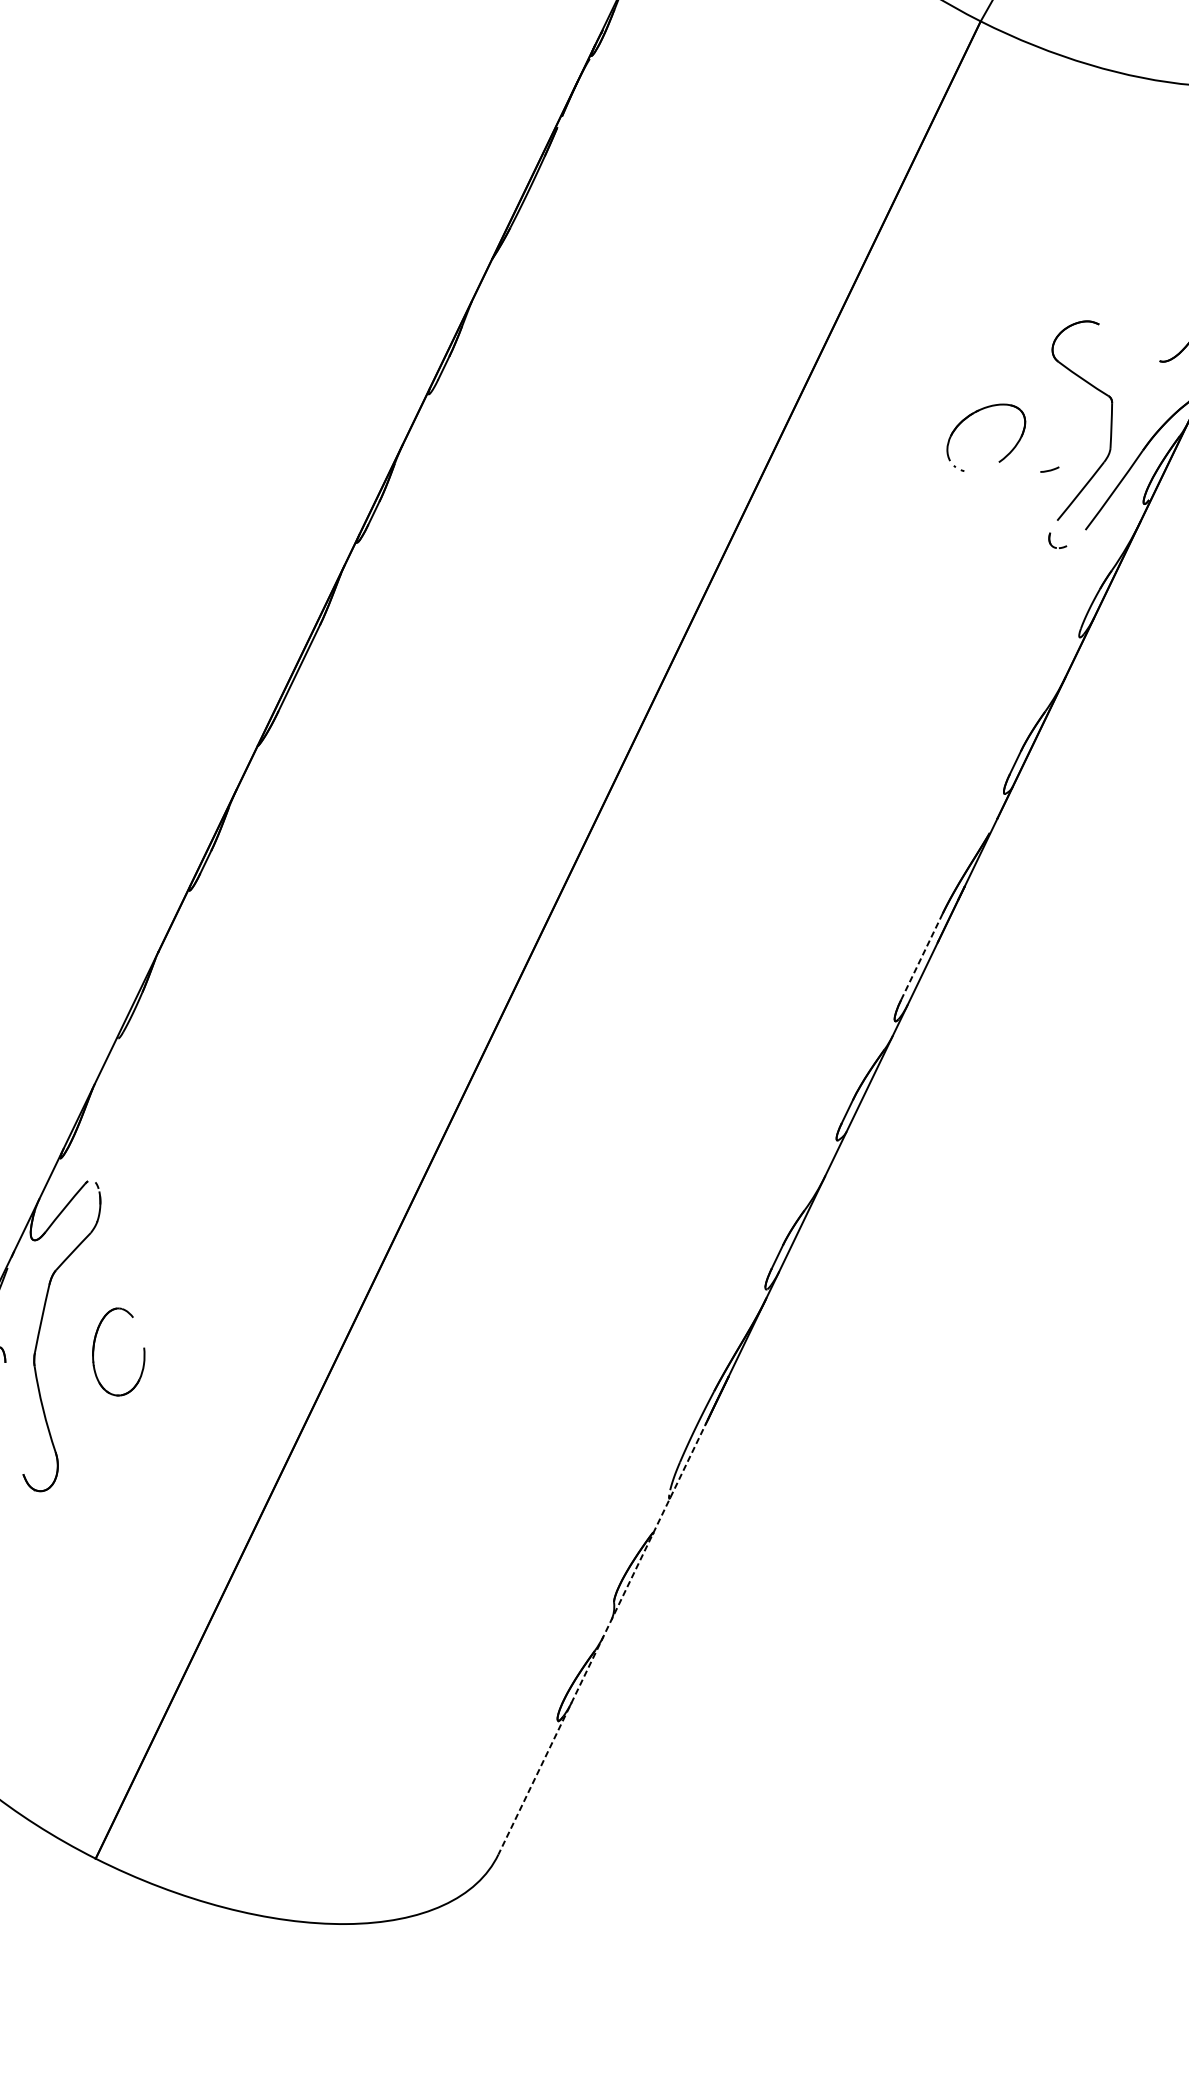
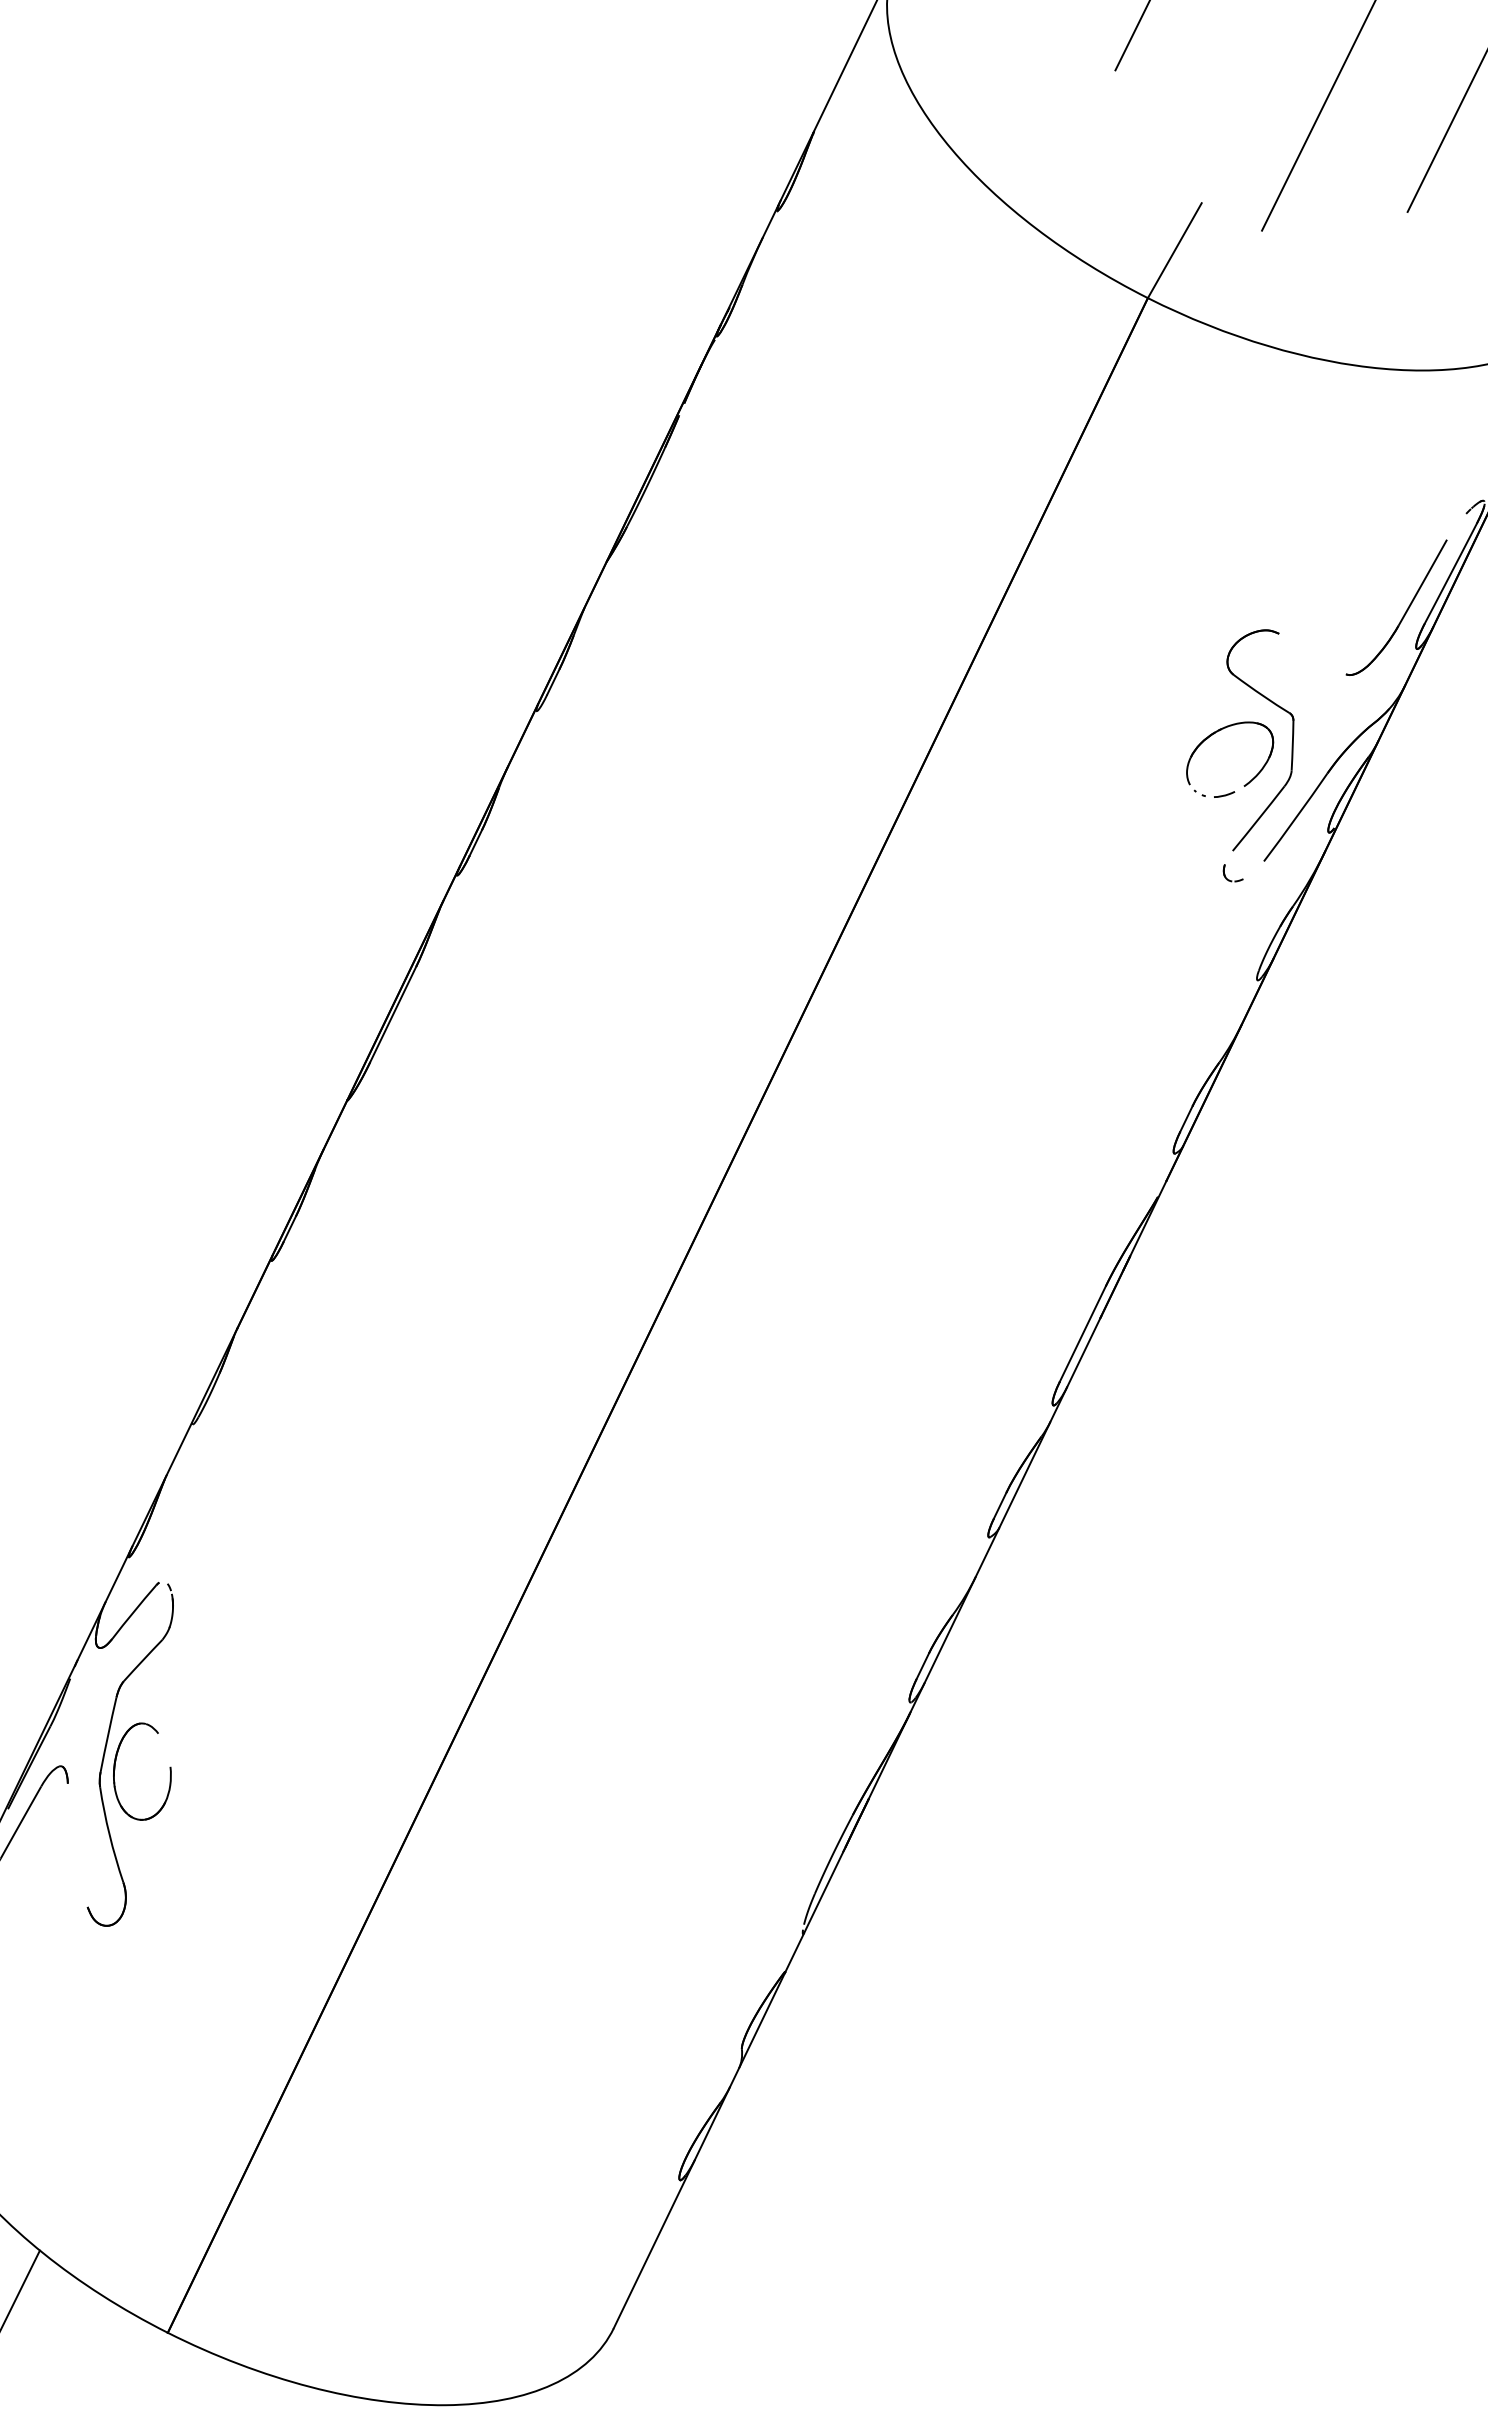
part: (972, 415) -> (1214, 734), moved
line: (921, 957) -> (1082, 1334), dashed -> solid
part: (143, 1350) -> (169, 1770), moved
line: (602, 1637) -> (729, 2087), dashed -> solid

